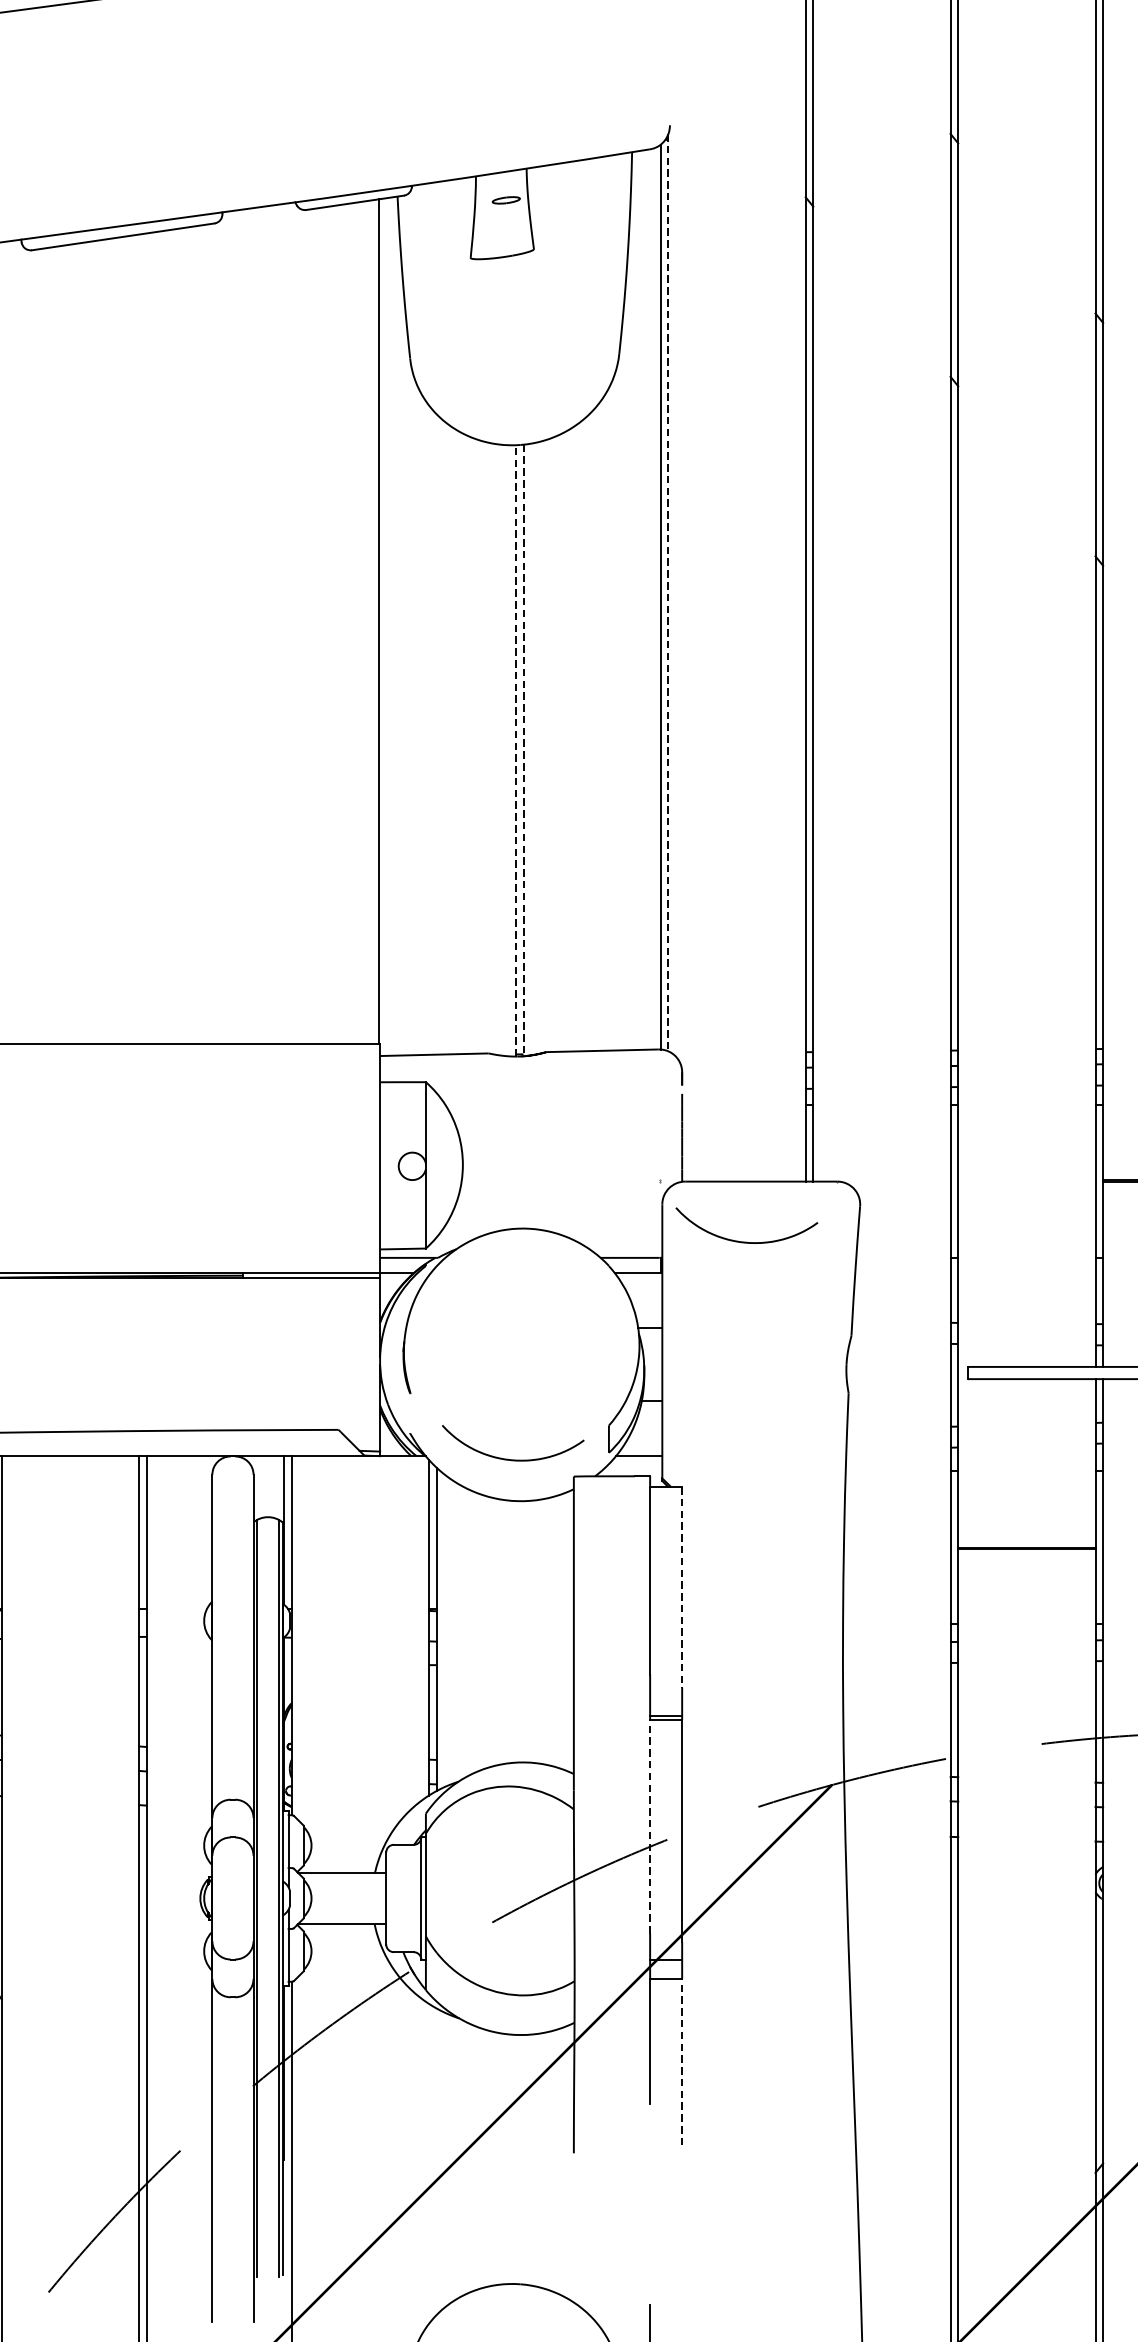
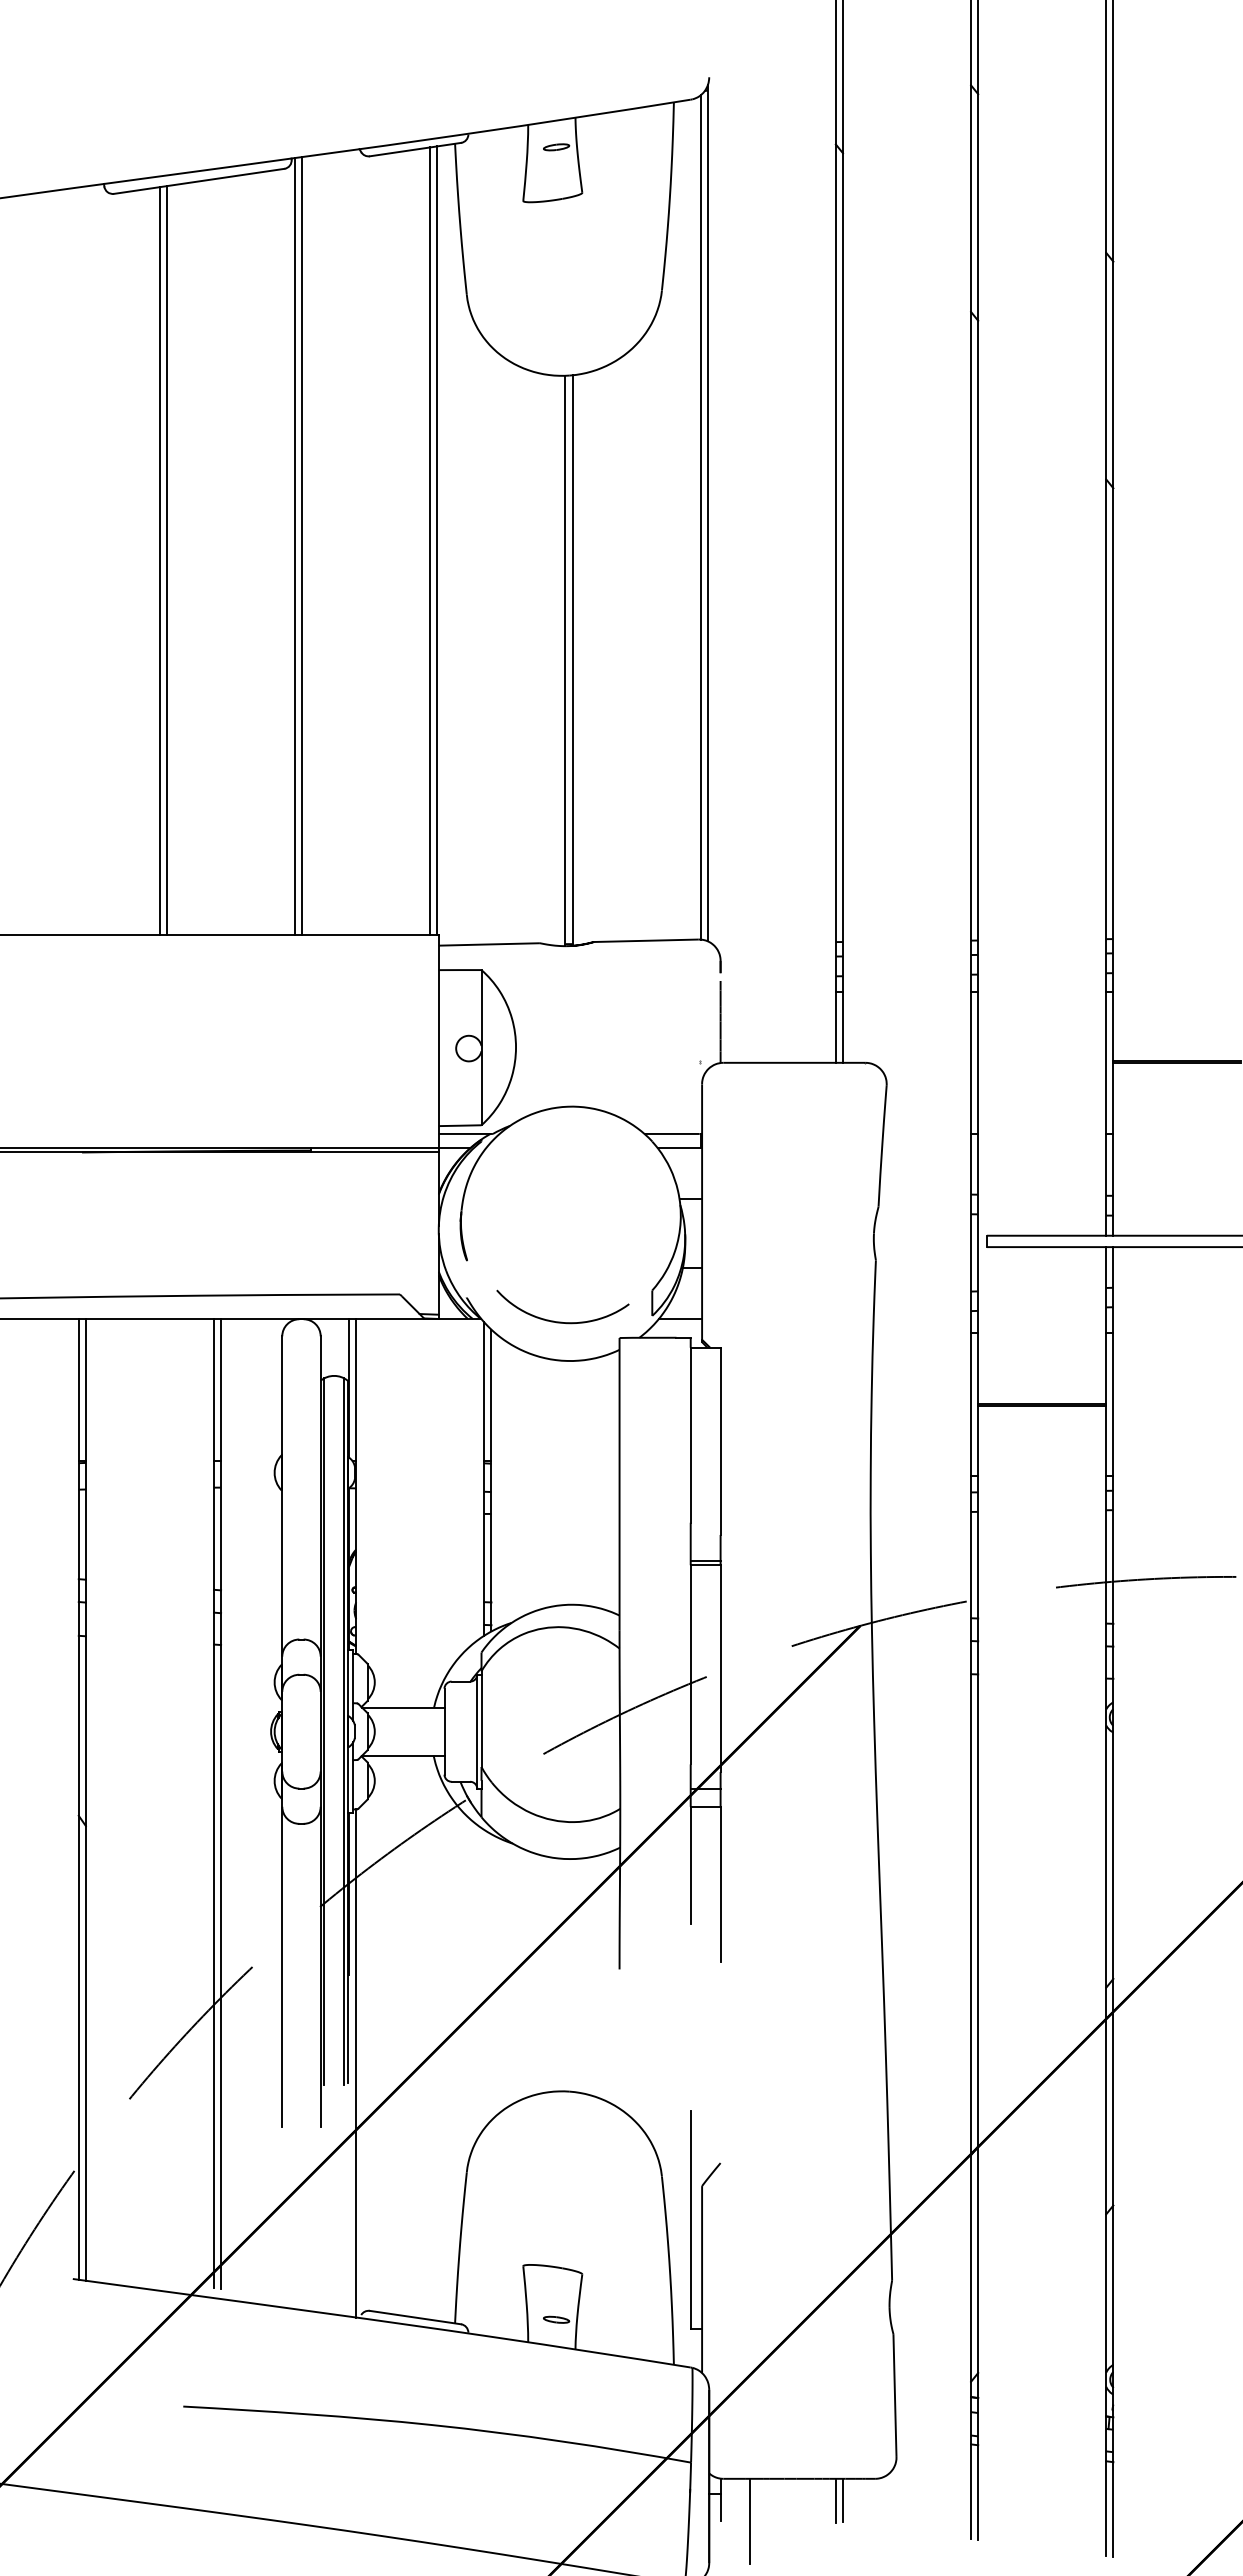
line: (668, 592) -> (707, 513), dashed -> solid
line: (371, 621) -> (430, 540), added
line: (234, 627) -> (302, 545), added
line: (226, 628) -> (295, 546), added
line: (80, 643) -> (159, 560), added
line: (89, 643) -> (167, 560), added
line: (515, 750) -> (565, 660), dashed -> solid
line: (523, 751) -> (572, 661), dashed -> solid
part: (745, 1241) -> (779, 1118), removed
line: (682, 1587) -> (720, 1441), dashed -> solid
line: (649, 1826) -> (690, 1664), dashed -> solid
line: (682, 2062) -> (720, 1884), dashed -> solid

